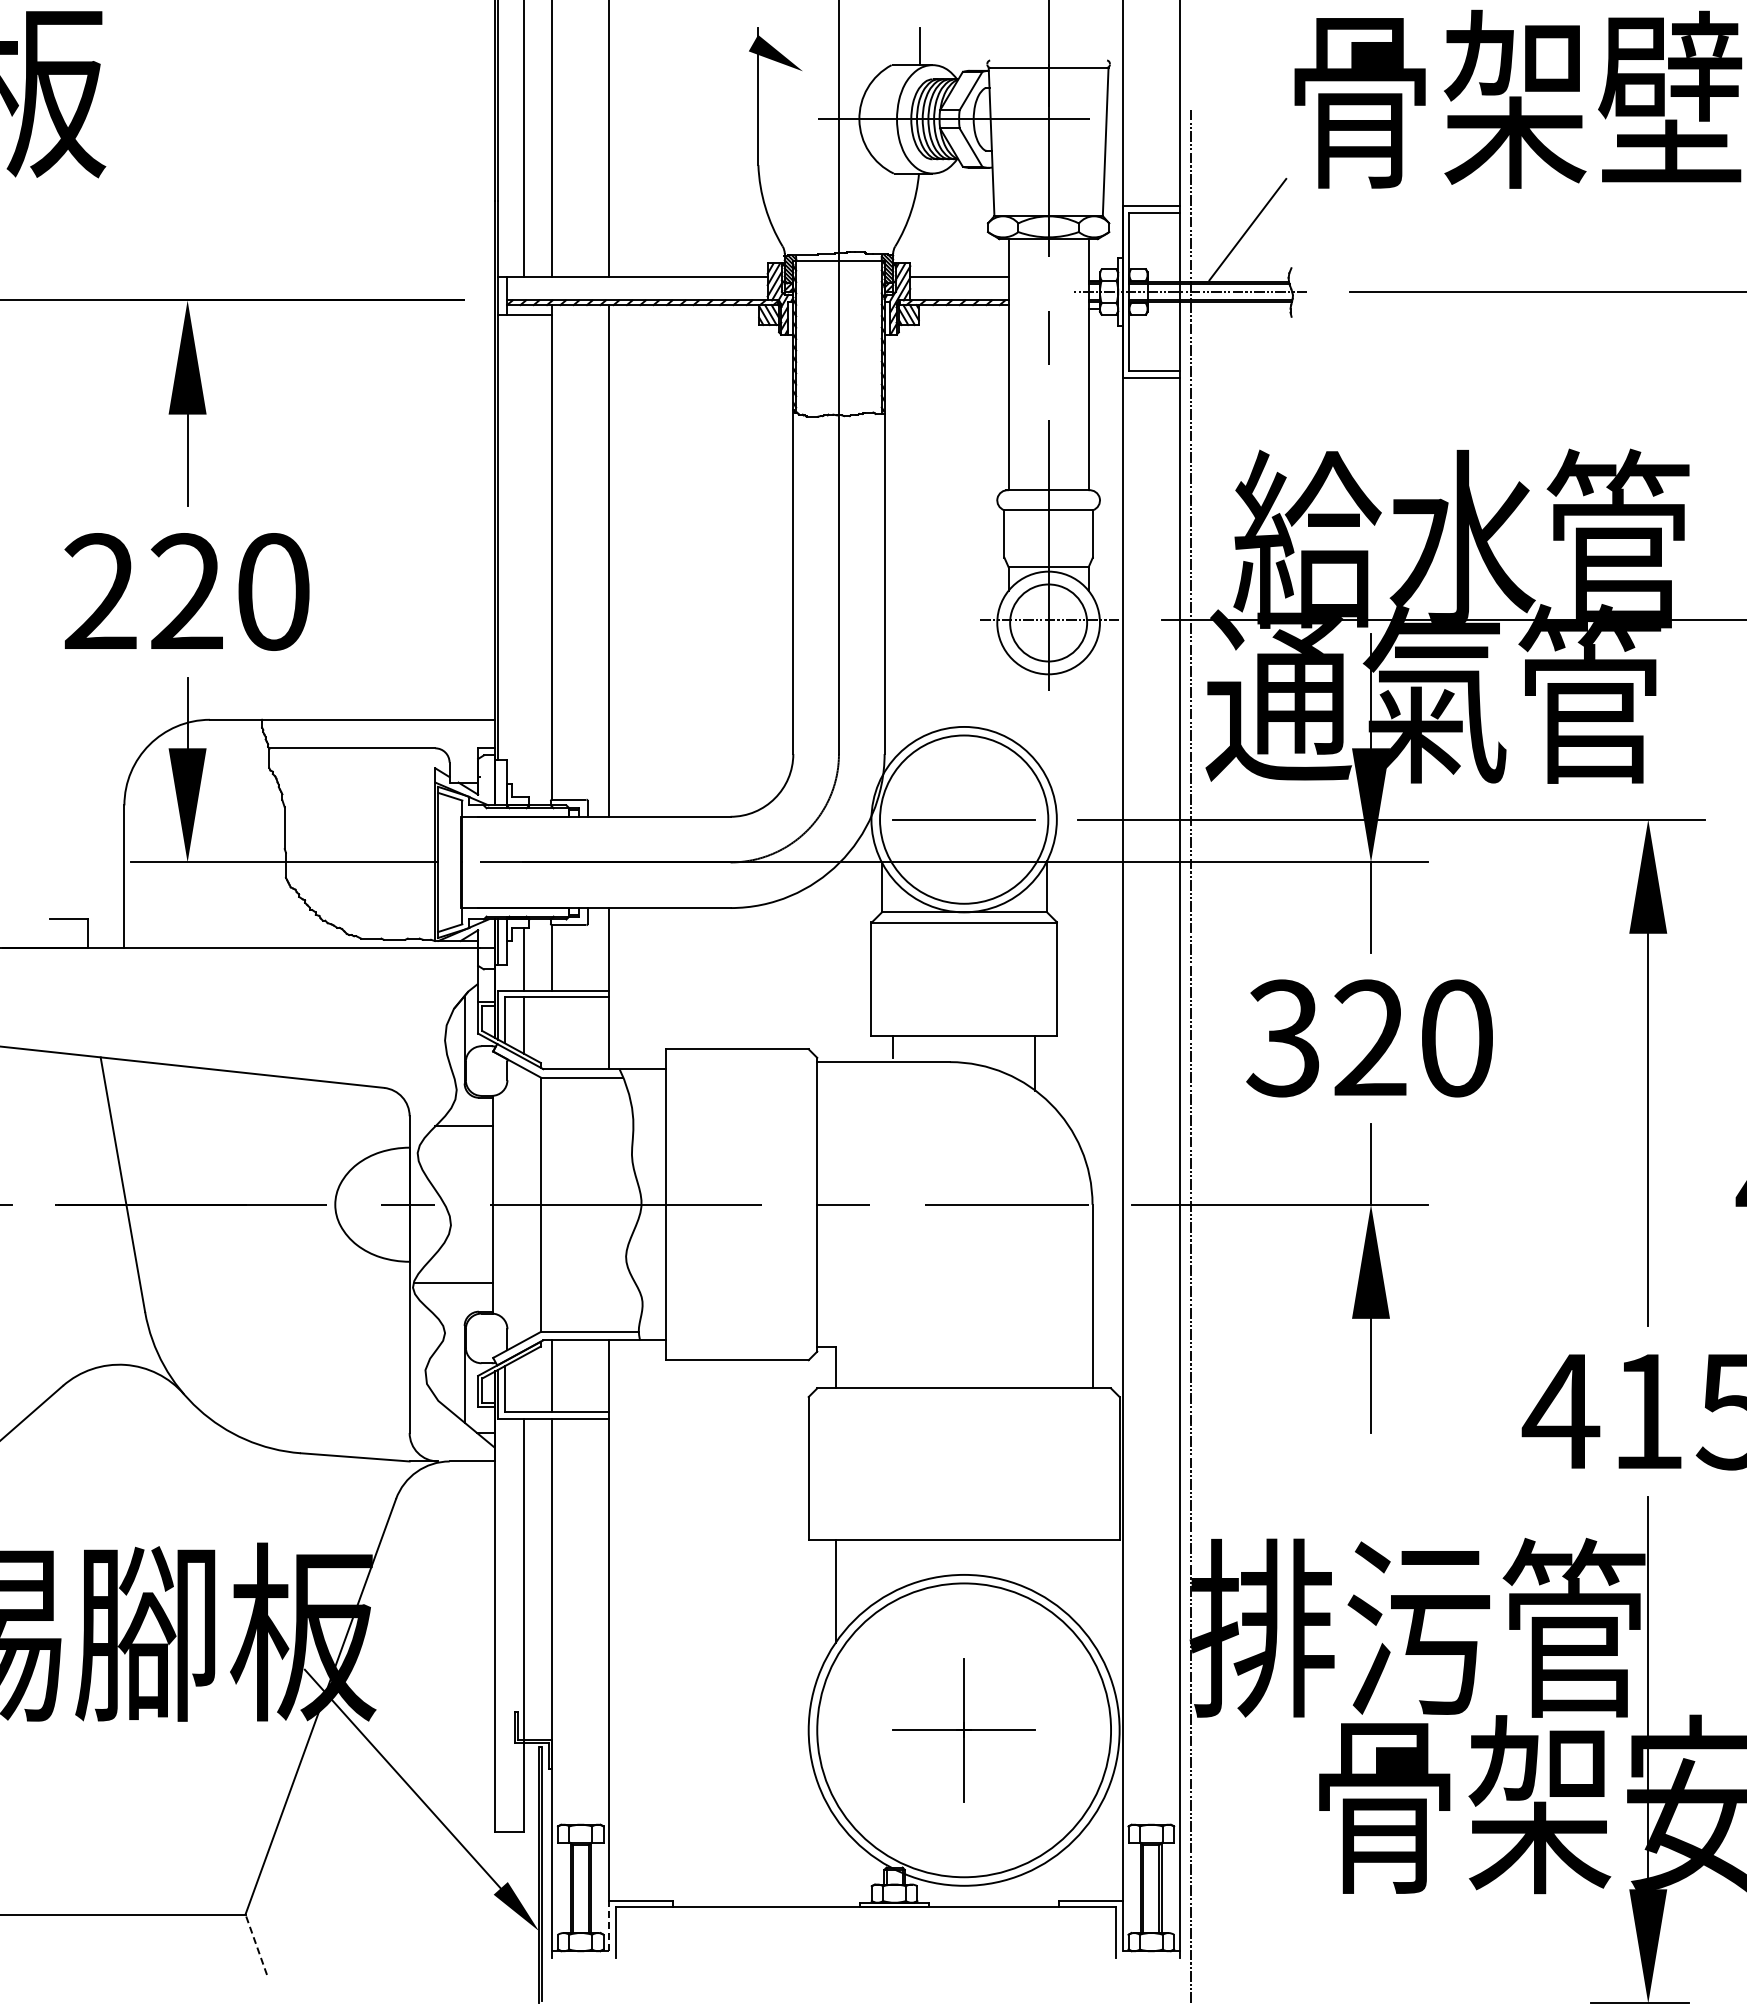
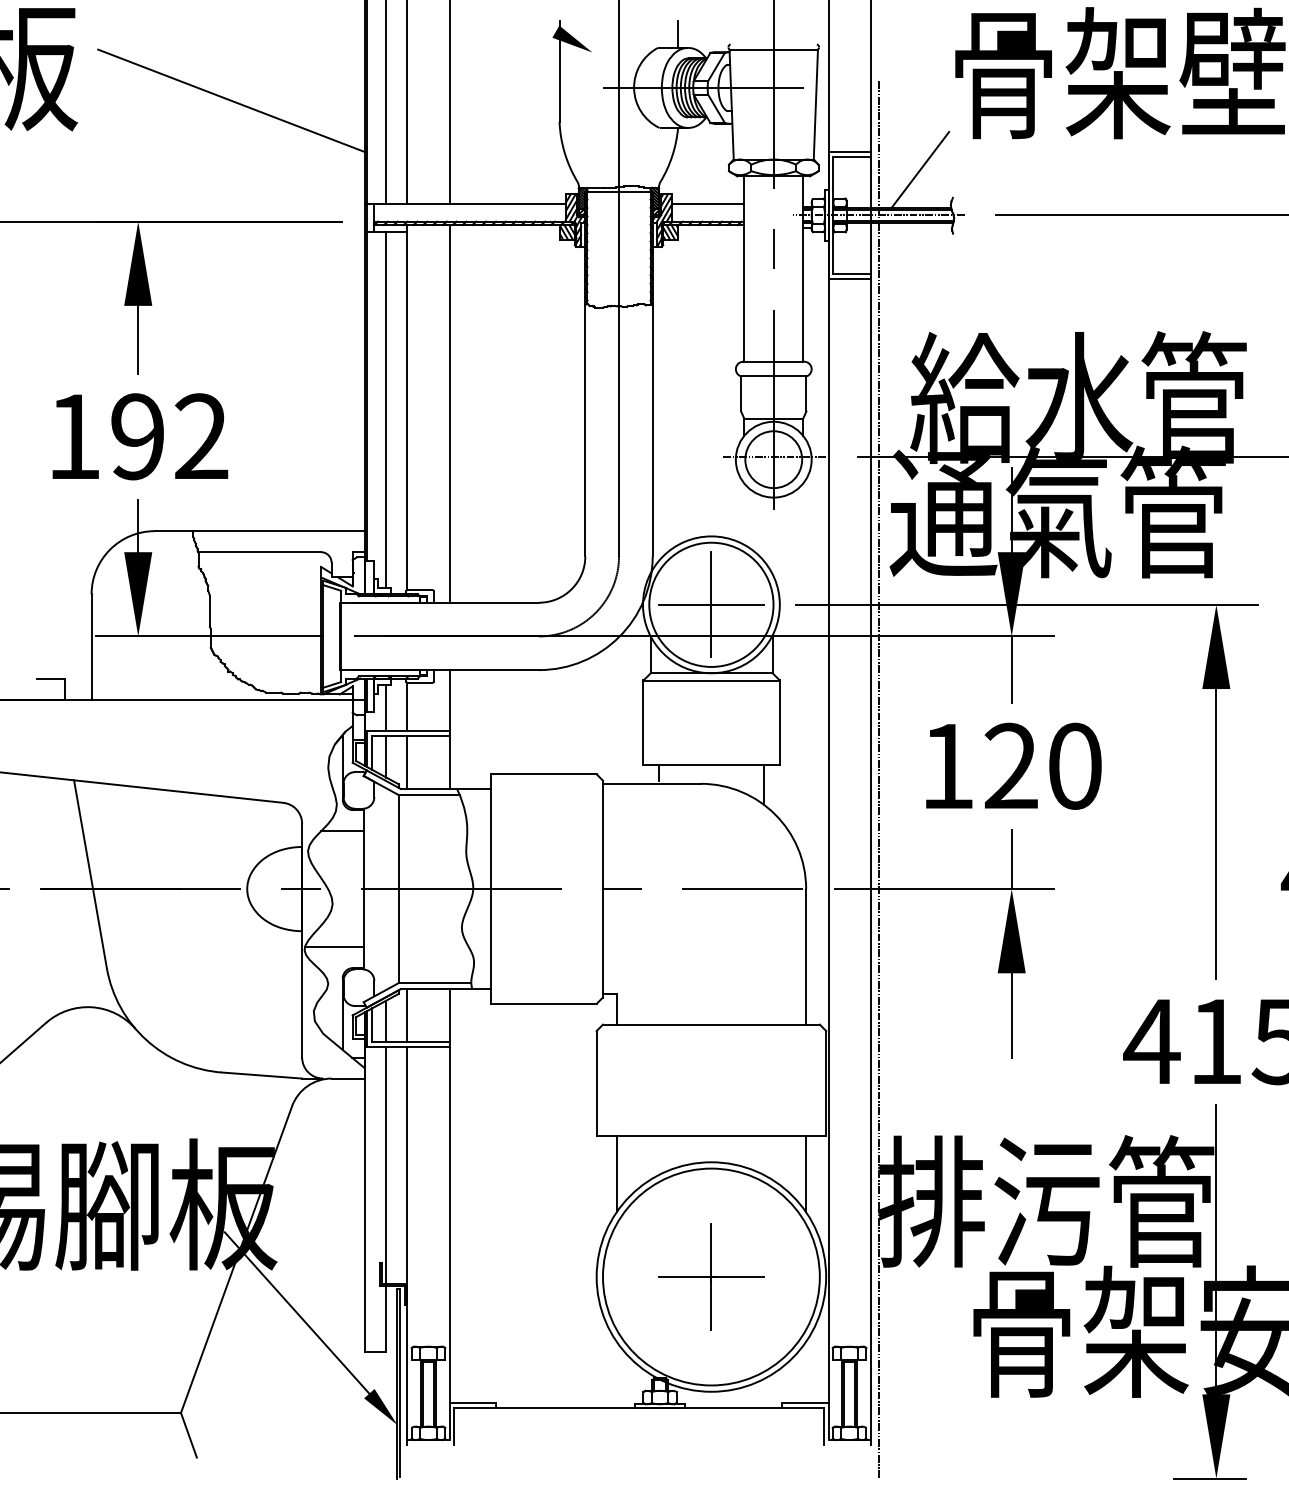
line: (314, 136) -> (231, 100), added
line: (523, 555) -> (386, 409), added
text: (186, 591) -> (137, 436), 220 -> 192
line: (964, 819) -> (711, 604), added
line: (552, 1033) -> (407, 762), added
text: (1282, 1038) -> (946, 766), 320 -> 120
line: (523, 1383) -> (386, 1021), added
line: (1092, 1590) -> (806, 1173), added
line: (609, 1925) -> (449, 1421), dashed -> solid
line: (256, 1944) -> (189, 1435), dashed -> solid

